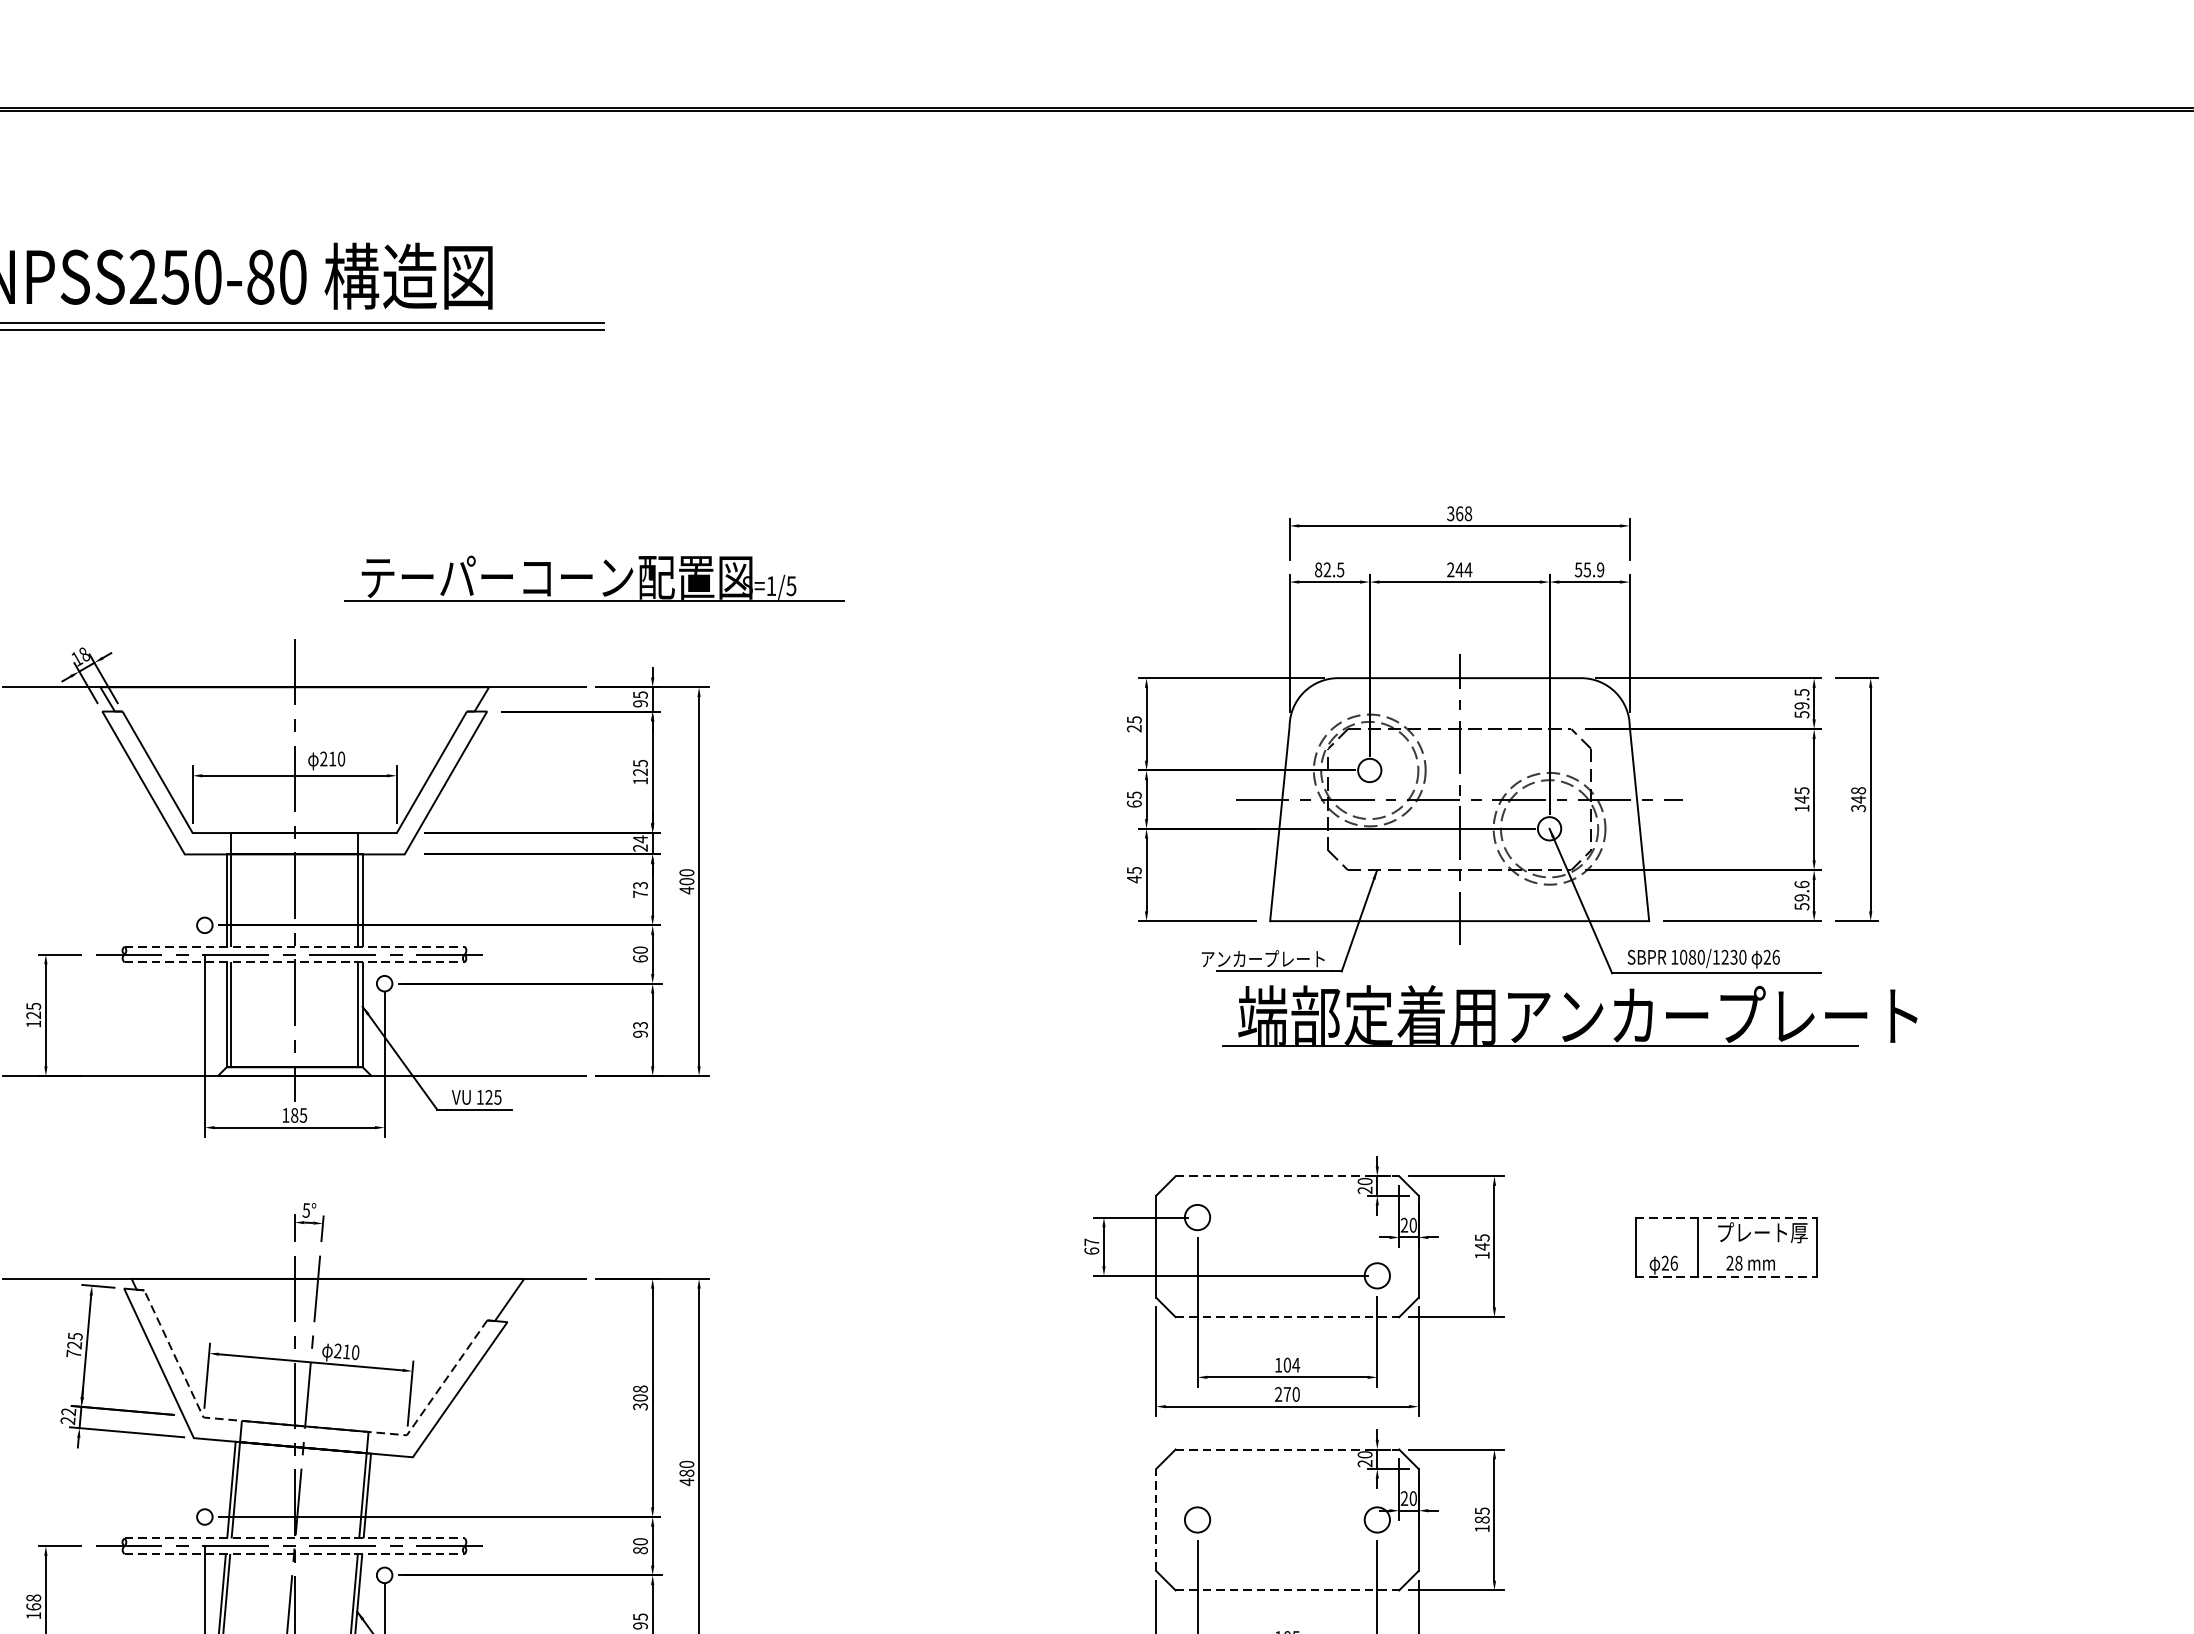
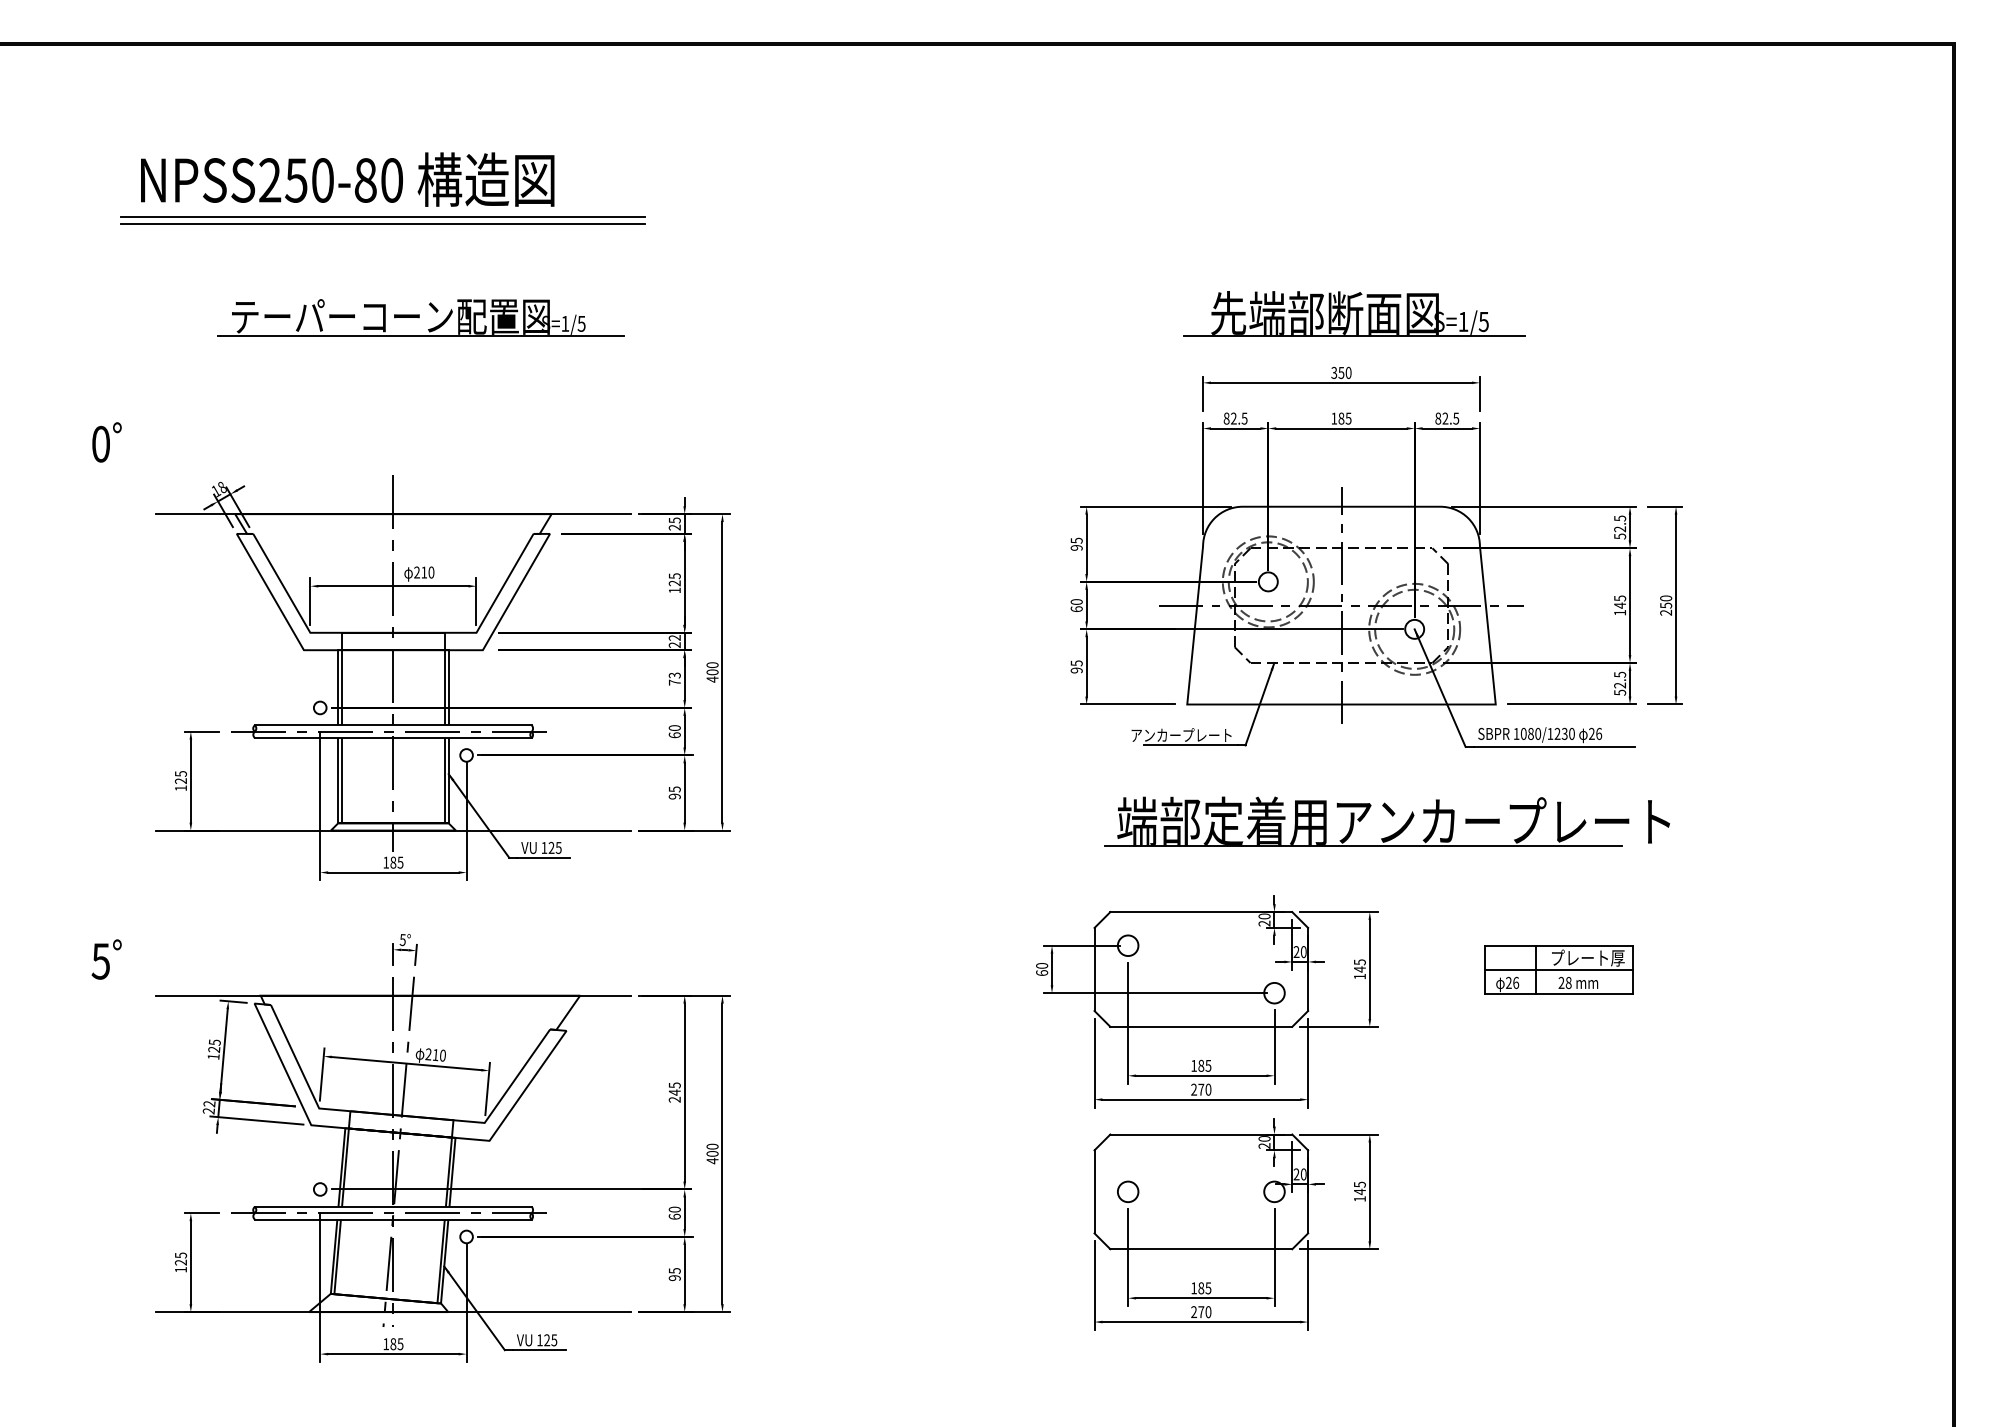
part: (1475, 440) -> (1354, 313), added
text: (1463, 513) -> (1344, 372), 368 -> 350
text: (1459, 569) -> (1341, 418), 244 -> 185
text: (1589, 569) -> (1447, 418), 55.9 -> 82.5
part: (593, 578) -> (420, 317), moved
text: (640, 703) -> (674, 527), 95 -> 25
text: (1802, 706) -> (1620, 529), 59.5 -> 52.5
text: (1134, 728) -> (1076, 547), 25 -> 95
text: (1134, 795) -> (1076, 602), 65 -> 60
text: (1858, 799) -> (1666, 605), 348 -> 250
text: (640, 838) -> (674, 637), 24 -> 22
text: (1134, 879) -> (1076, 670), 45 -> 95
text: (1802, 890) -> (1620, 679), 59.6 -> 52.5
line: (294, 946) -> (393, 725), dashed -> solid
line: (294, 962) -> (393, 738), dashed -> solid
part: (1575, 1008) -> (1391, 815), moved
text: (638, 1024) -> (673, 788), 93 -> 95
line: (1287, 1176) -> (1201, 912), dashed -> solid
line: (1726, 1218) -> (1558, 946), dashed -> solid
text: (1092, 1241) -> (1042, 965), 67 -> 60
line: (1726, 1247) -> (1558, 970), added
line: (1726, 1276) -> (1558, 993), dashed -> solid
line: (1287, 1316) -> (1201, 1026), dashed -> solid
text: (73, 1353) -> (213, 1056), 725 -> 125
text: (1291, 1364) -> (1204, 1065), 104 -> 185
text: (640, 1397) -> (674, 1092), 308 -> 245
line: (304, 1426) -> (401, 1115), dashed -> solid
line: (1287, 1449) -> (1201, 1134), dashed -> solid
text: (686, 1472) -> (712, 1153), 480 -> 400
line: (1156, 1519) -> (1094, 1191), dashed -> solid
text: (1481, 1519) -> (1359, 1191), 185 -> 145
line: (294, 1537) -> (393, 1206), dashed -> solid
text: (640, 1550) -> (674, 1216), 80 -> 60
line: (294, 1553) -> (393, 1219), dashed -> solid
line: (1287, 1590) -> (1201, 1249), dashed -> solid
text: (34, 1601) -> (181, 1258), 168 -> 125

